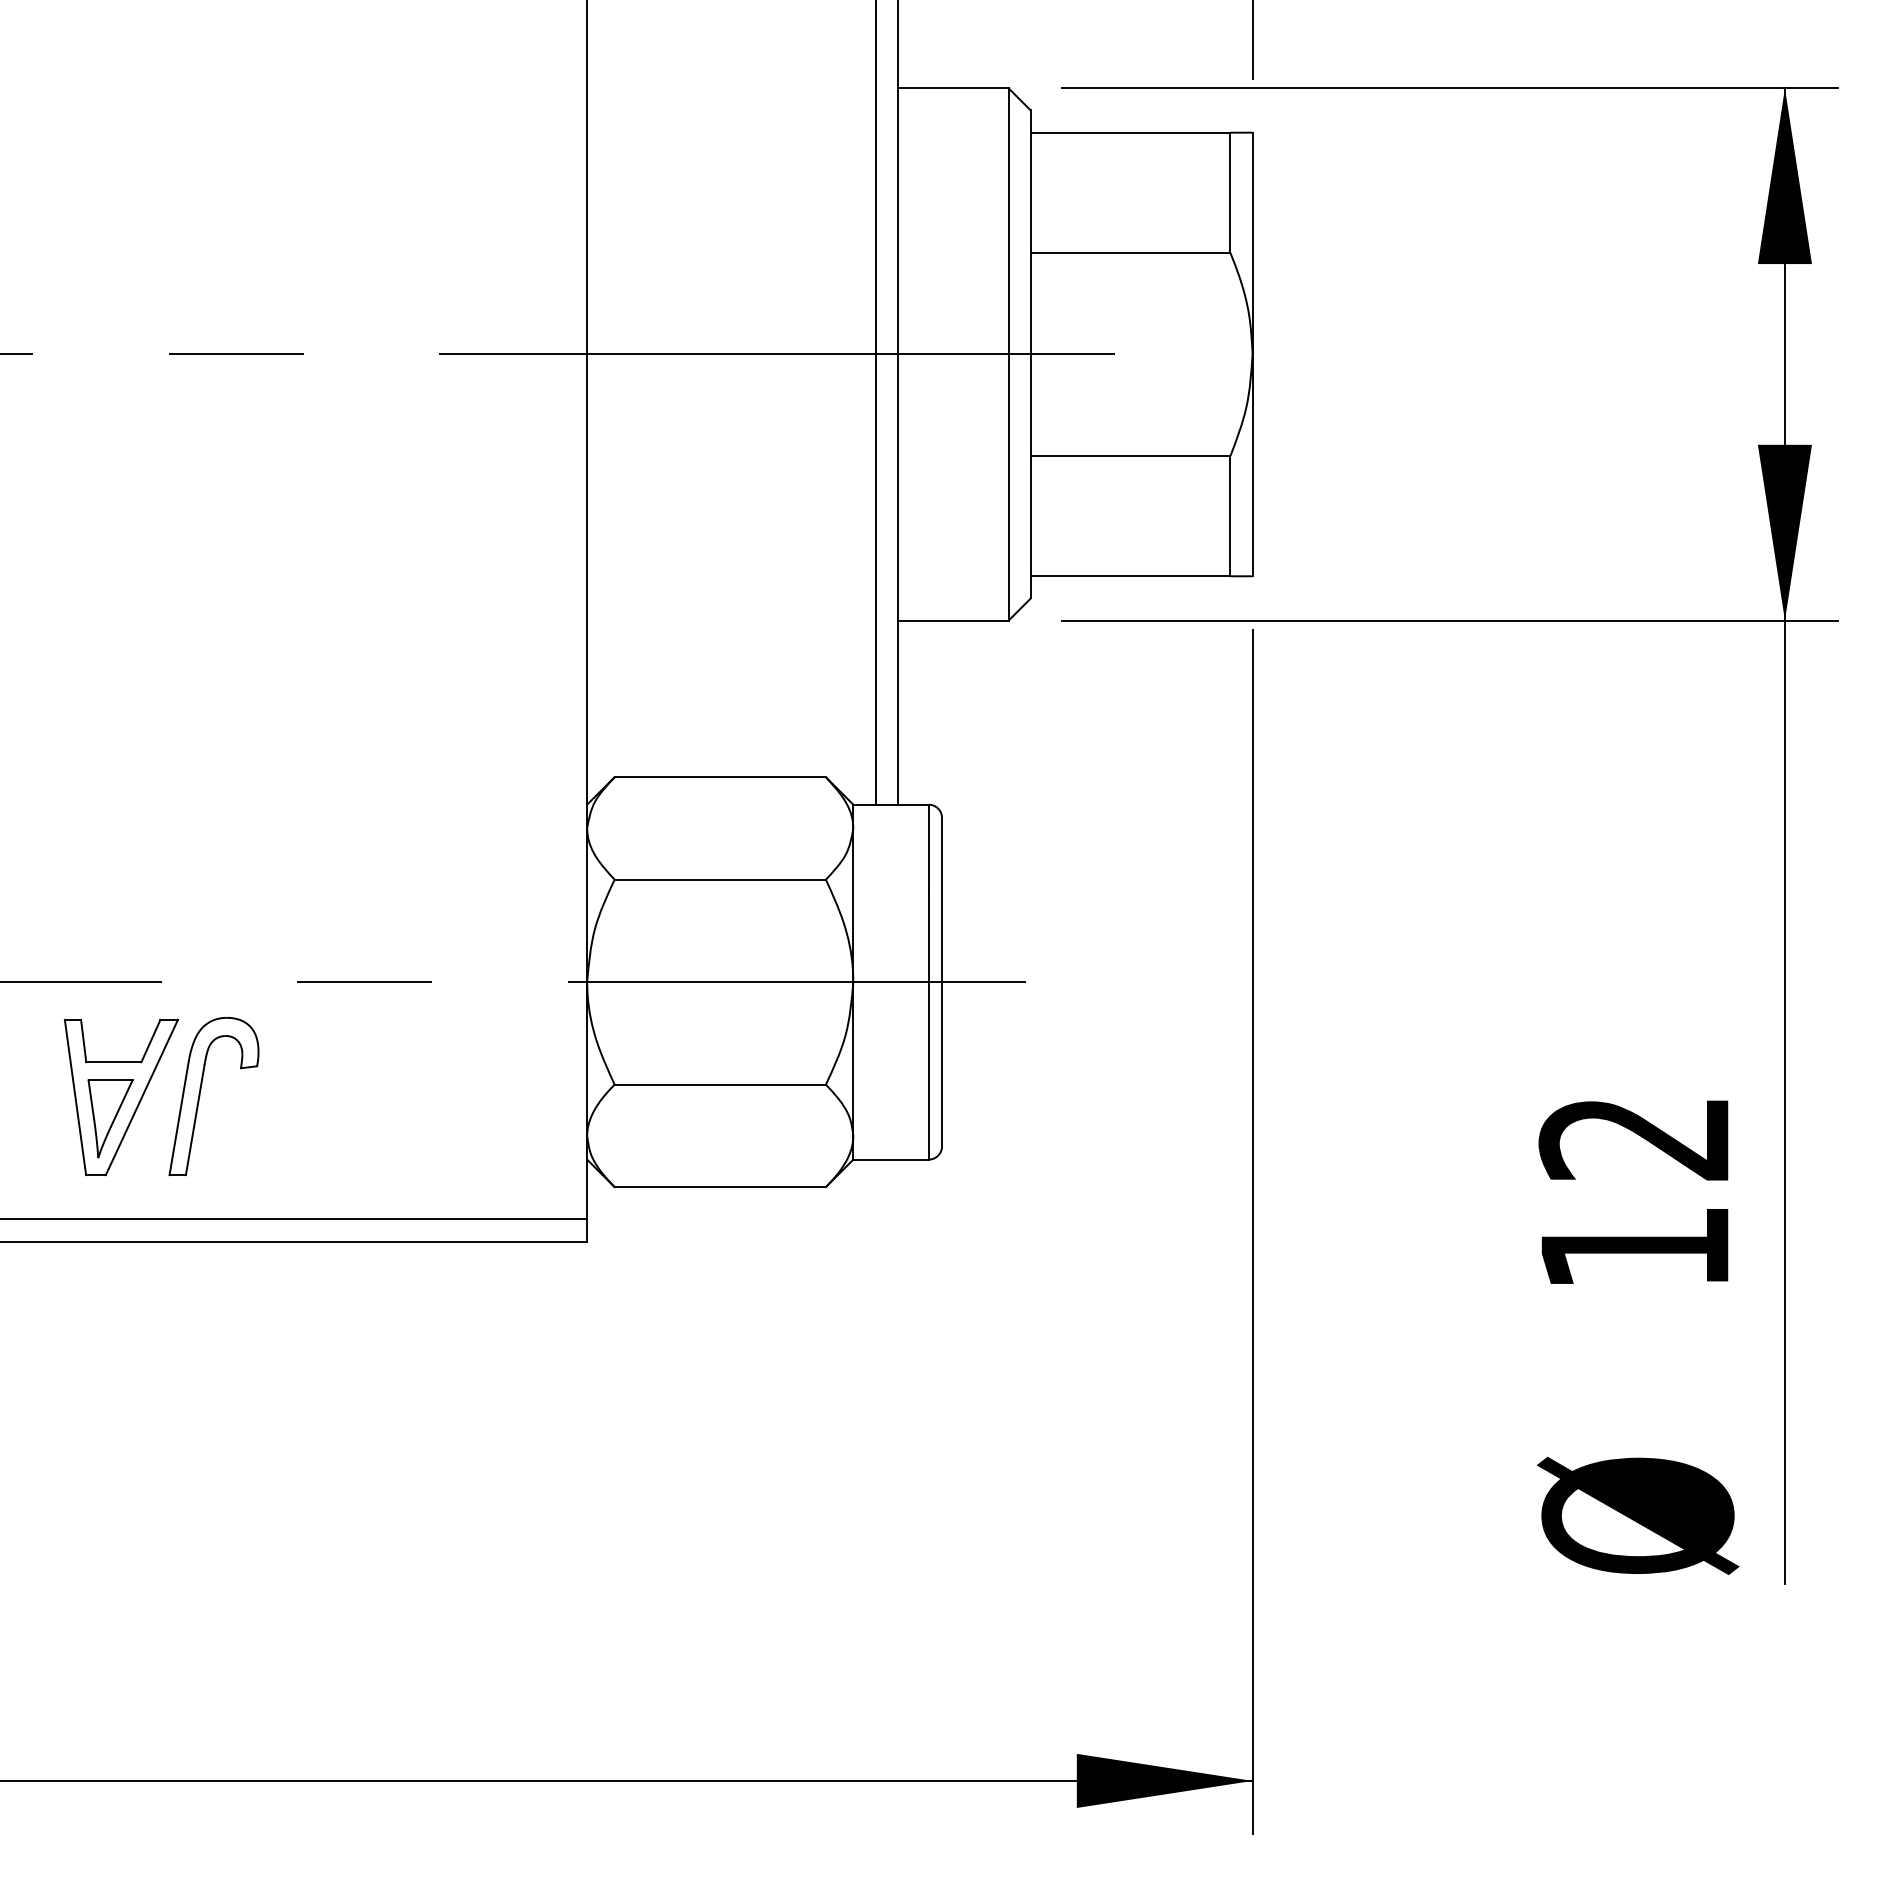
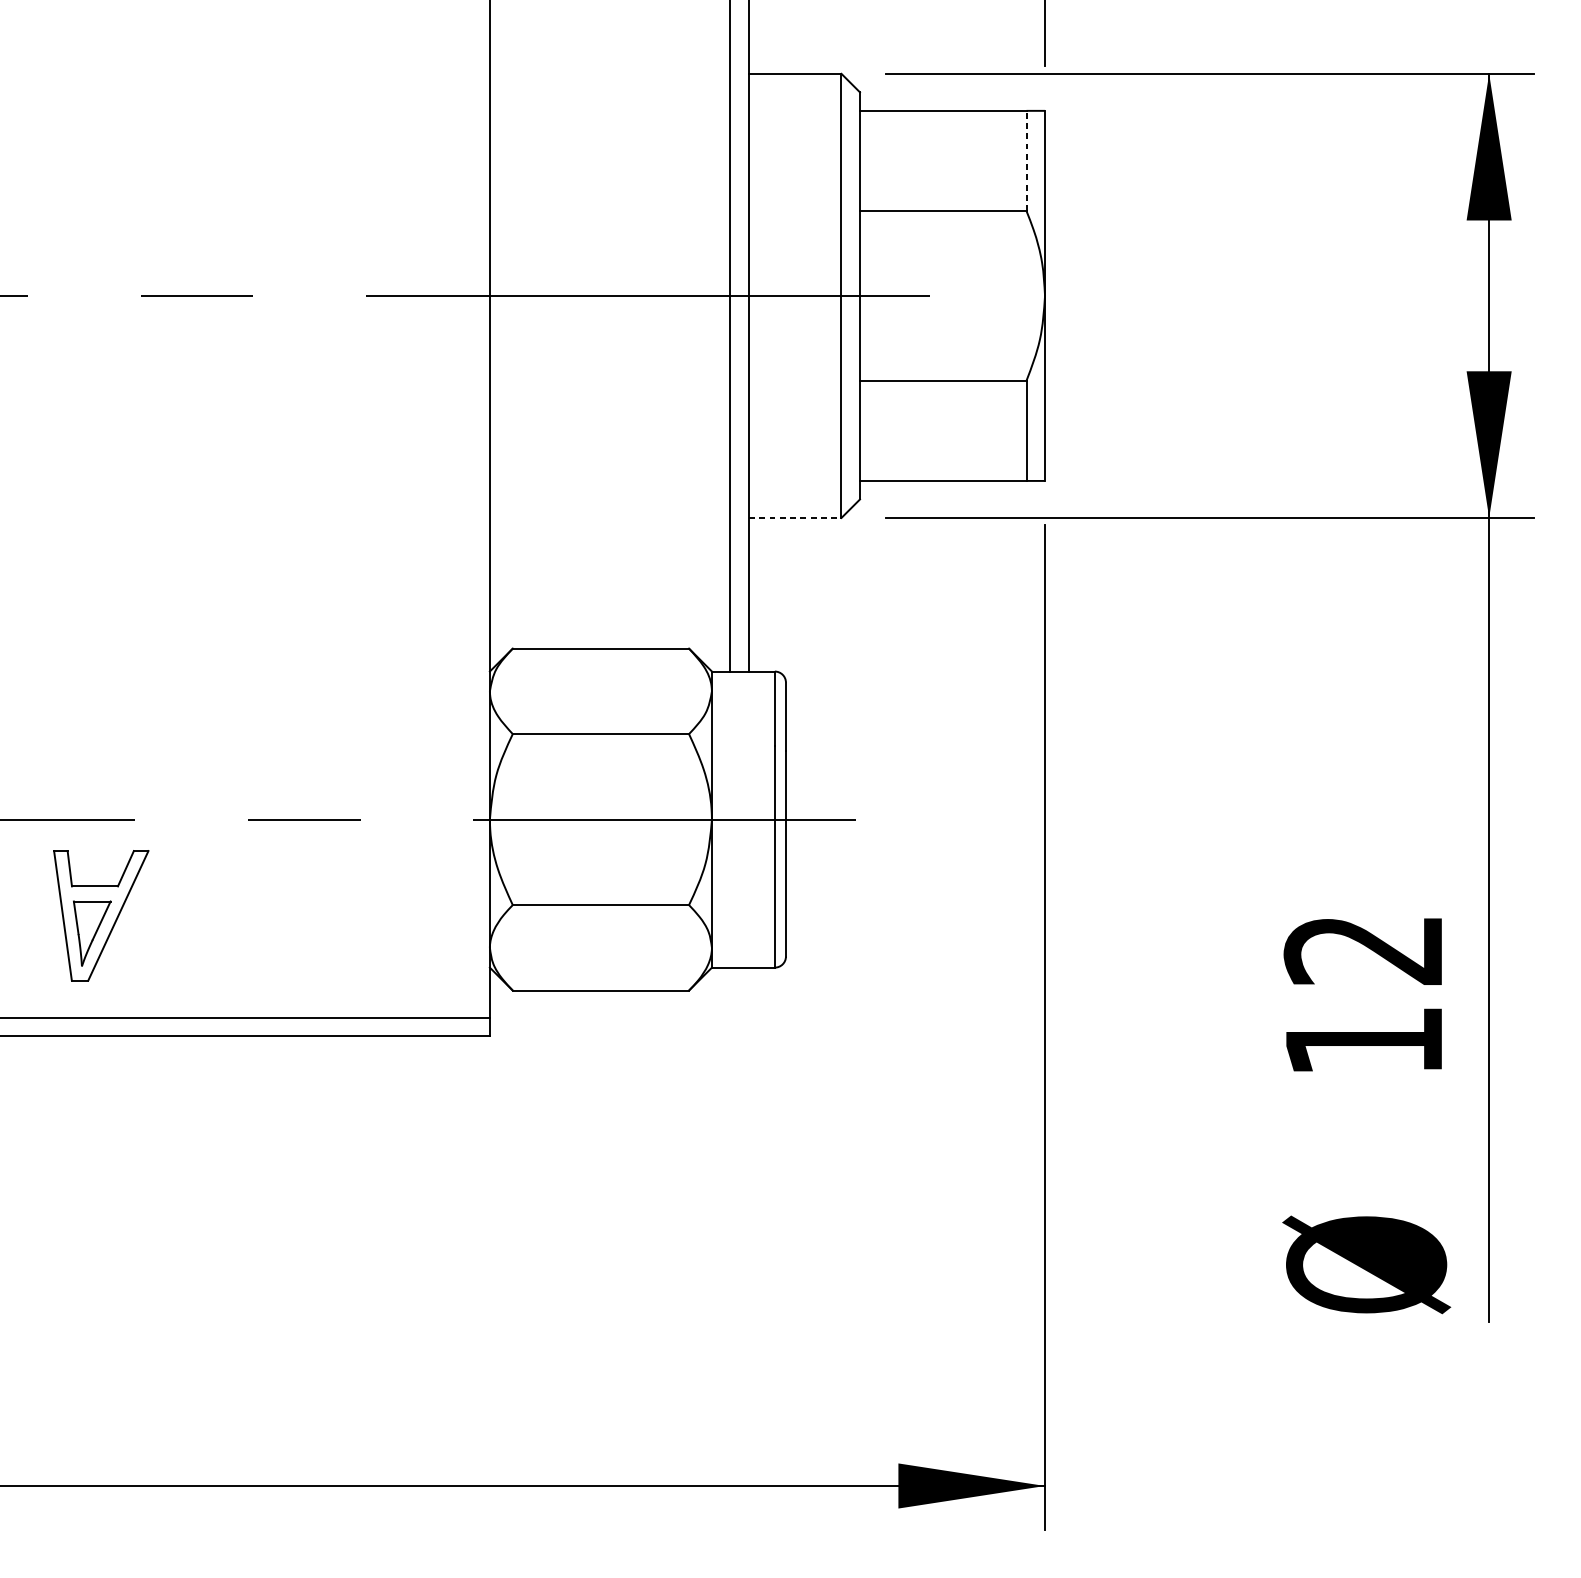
line: (1230, 192) -> (1026, 160), solid -> dashed
line: (953, 620) -> (795, 517), solid -> dashed
part: (200, 1096) -> (167, 914), removed

